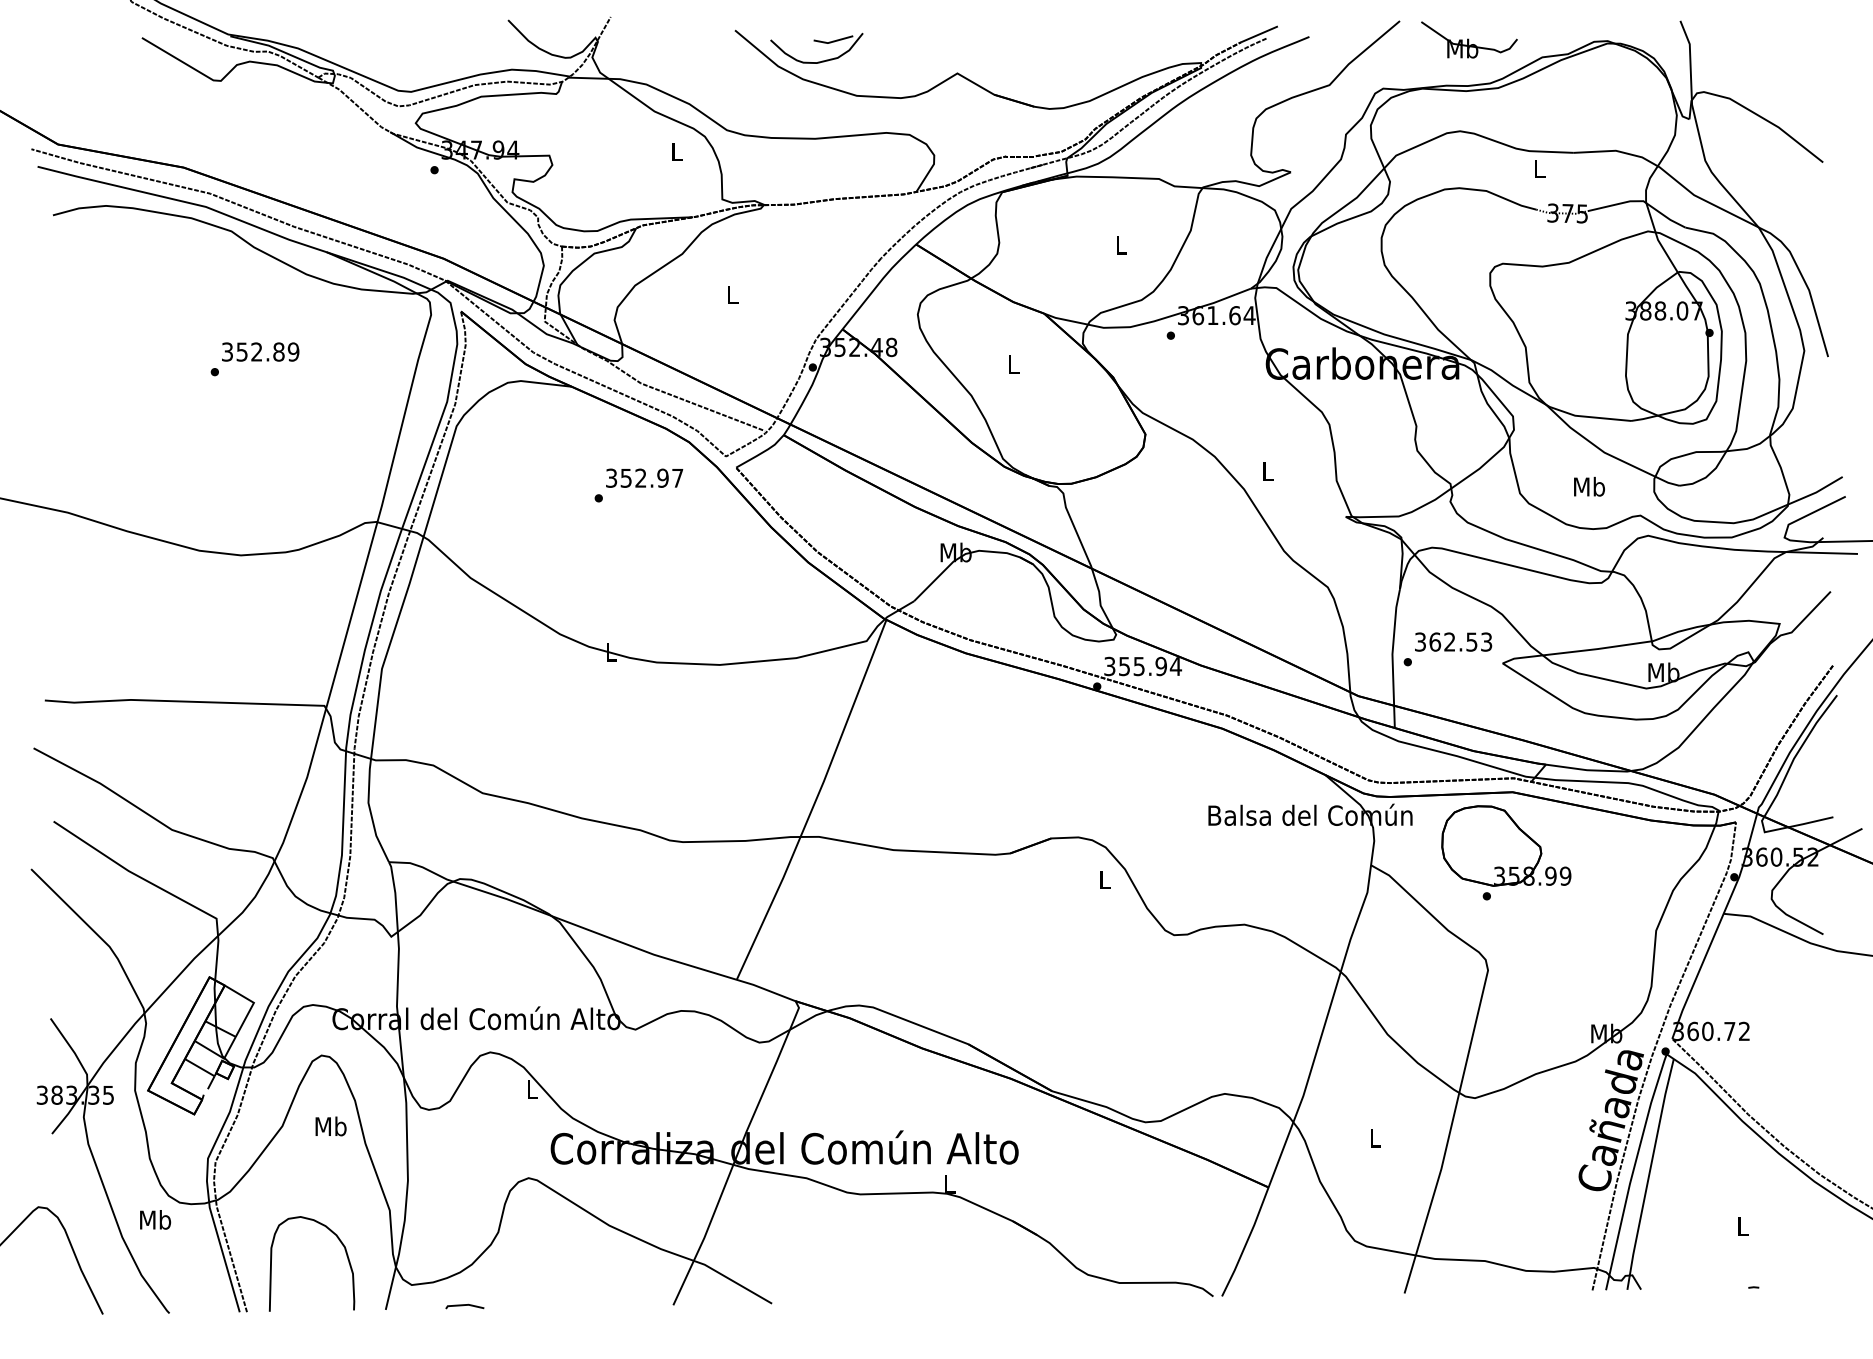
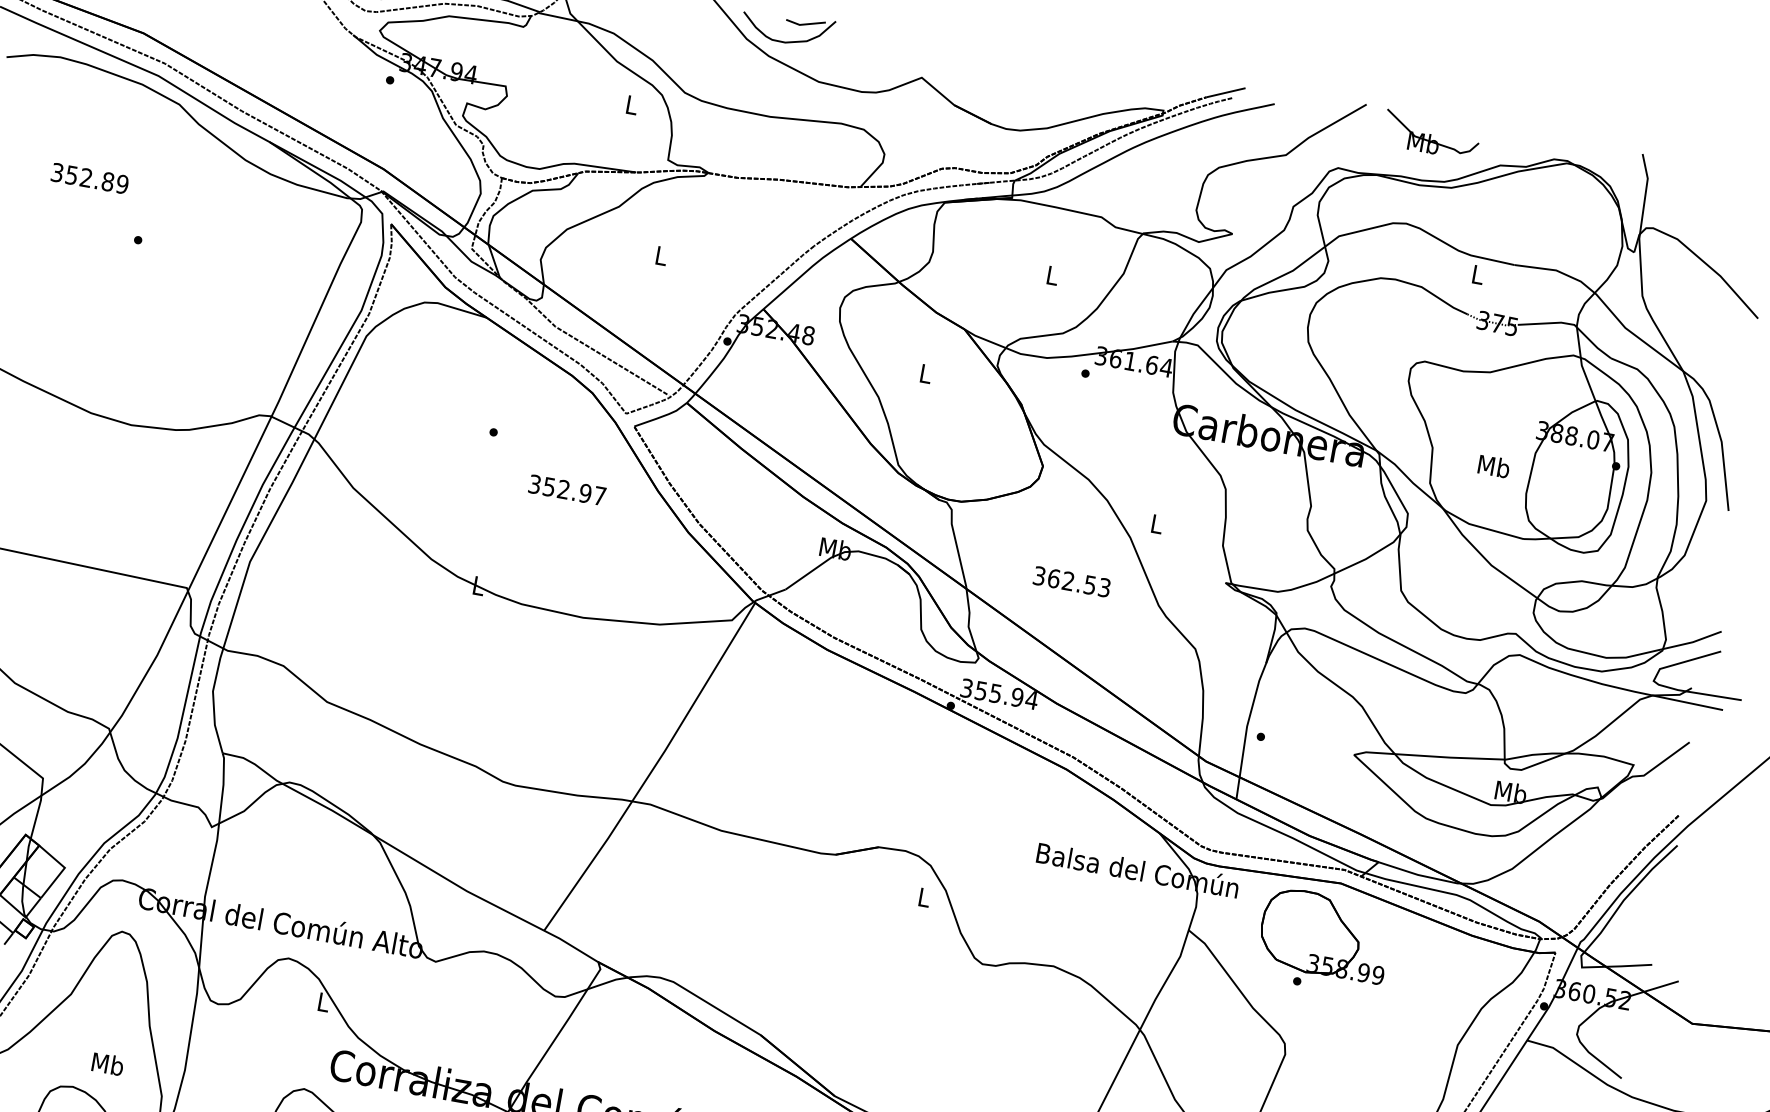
text: (260, 351) -> (89, 178), moved
text: (644, 477) -> (567, 489), moved
text: (1589, 486) -> (1494, 466), moved
text: (1453, 641) -> (1072, 581), moved
text: (330, 1126) -> (107, 1064), moved

